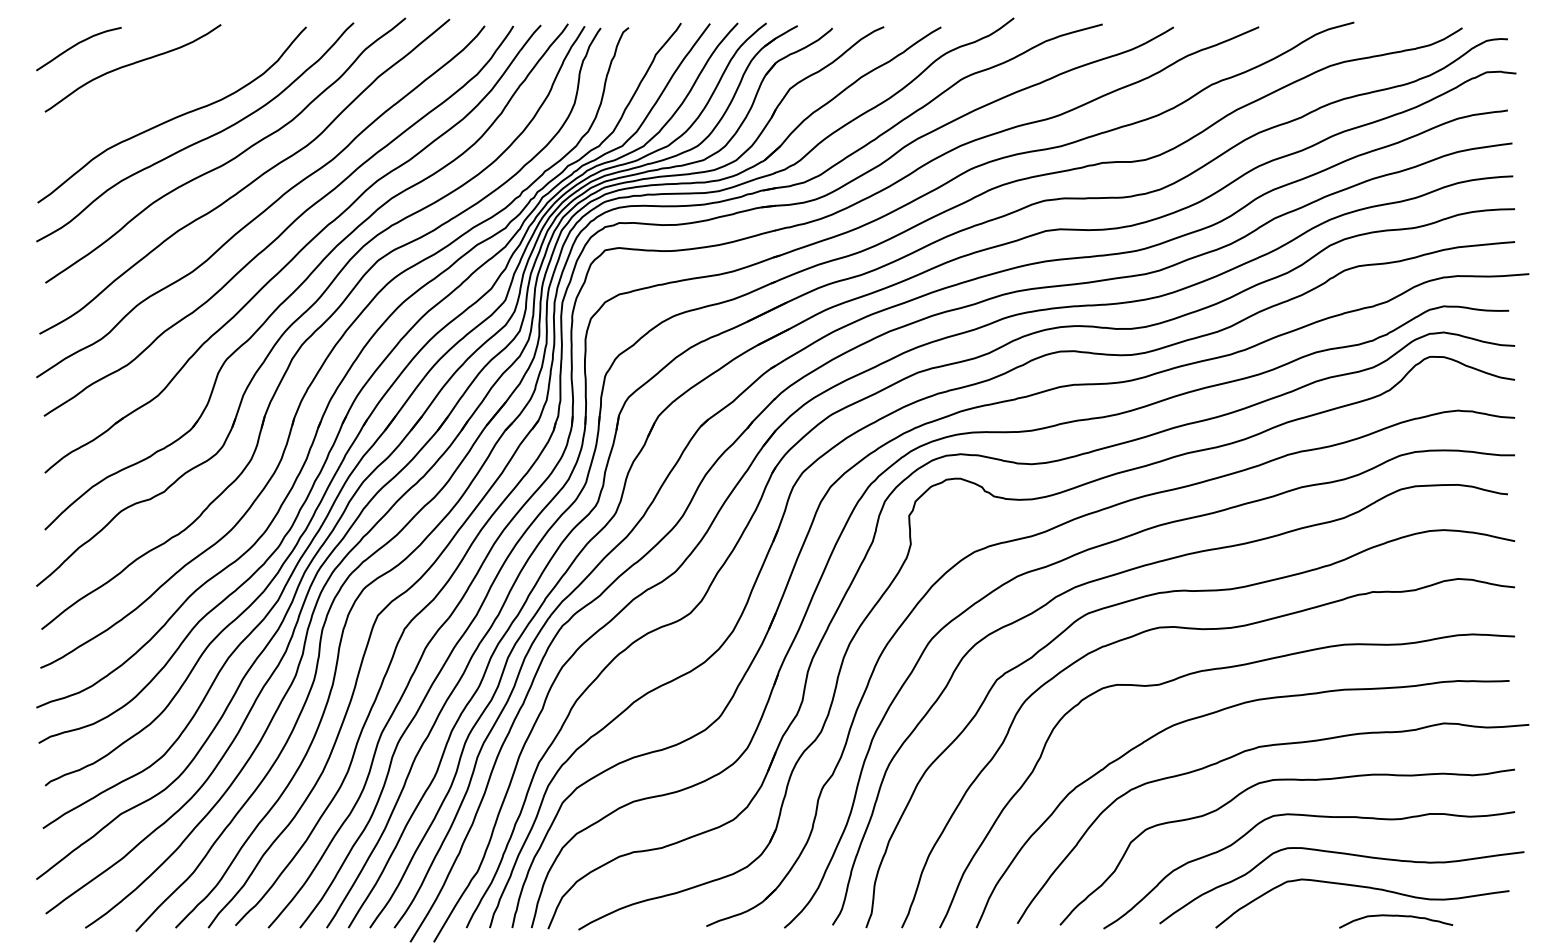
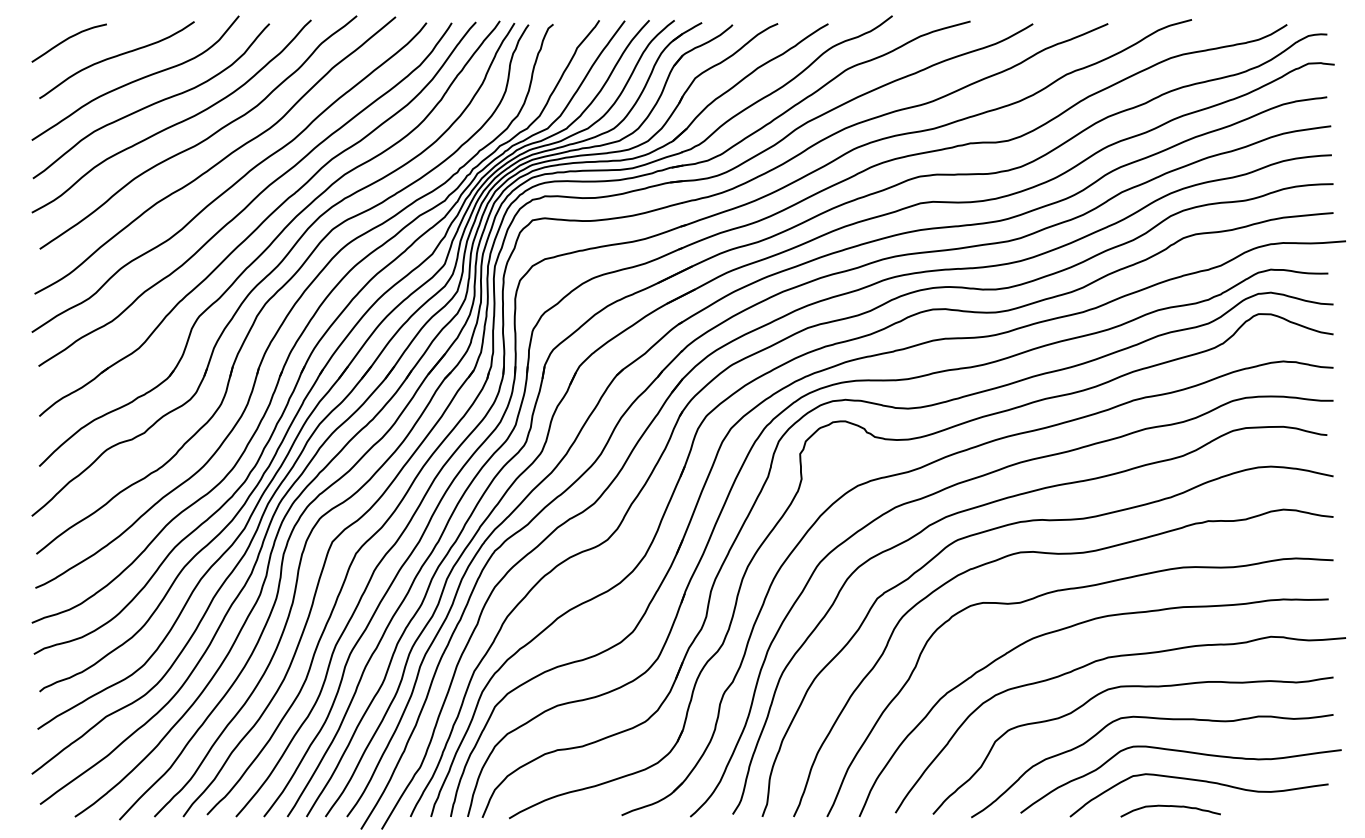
curve: (154, 90) -> (135, 79), added
curve: (1396, 916) -> (1171, 806), moved

